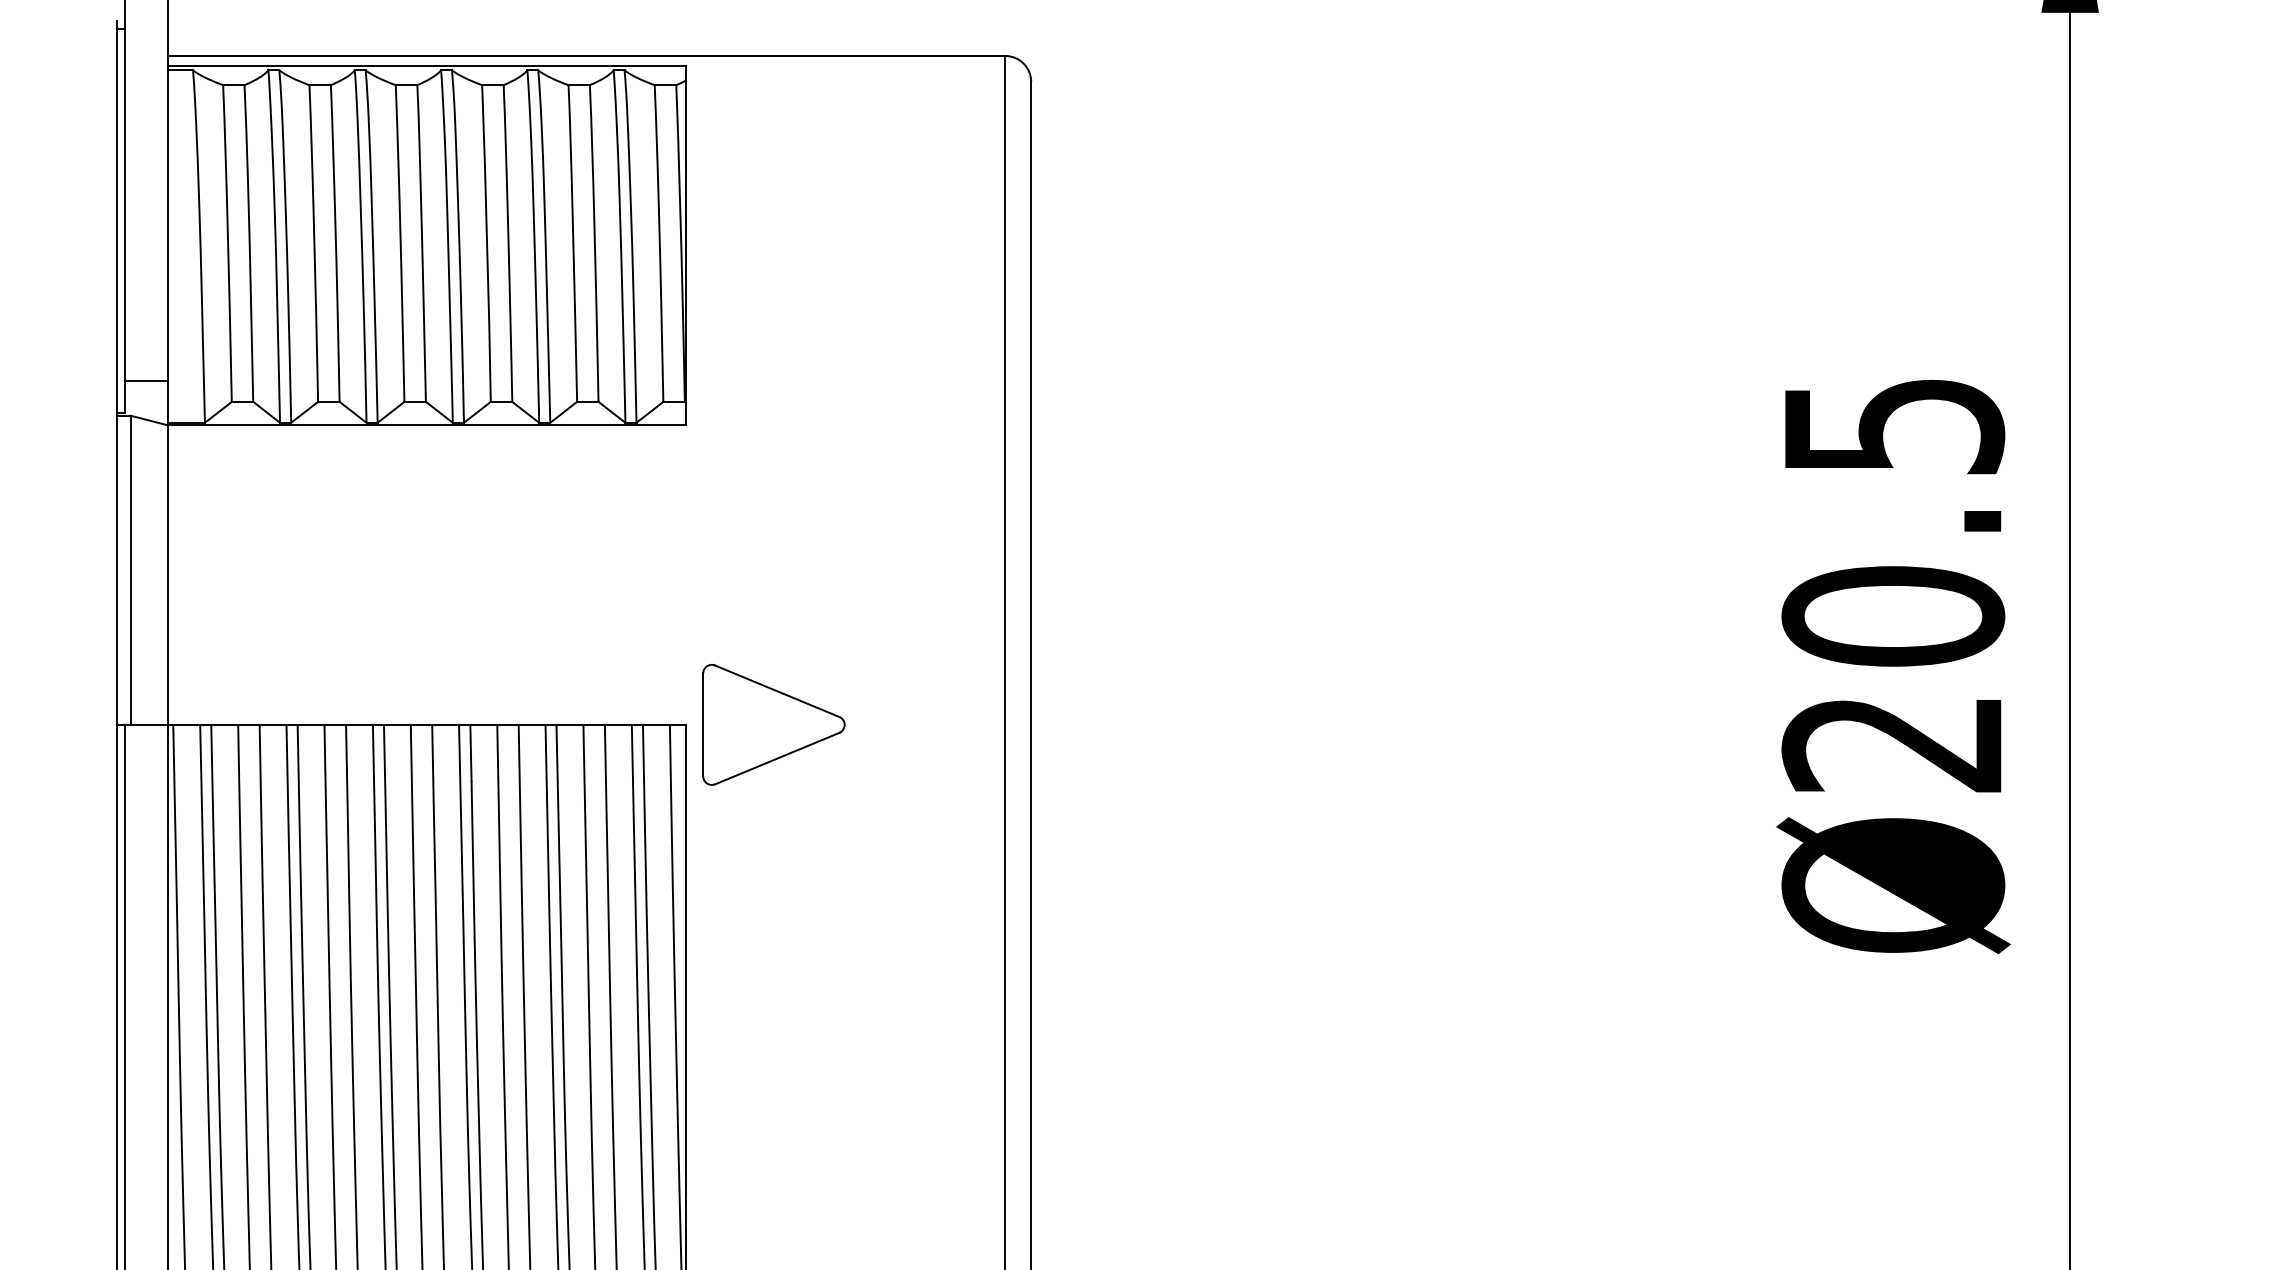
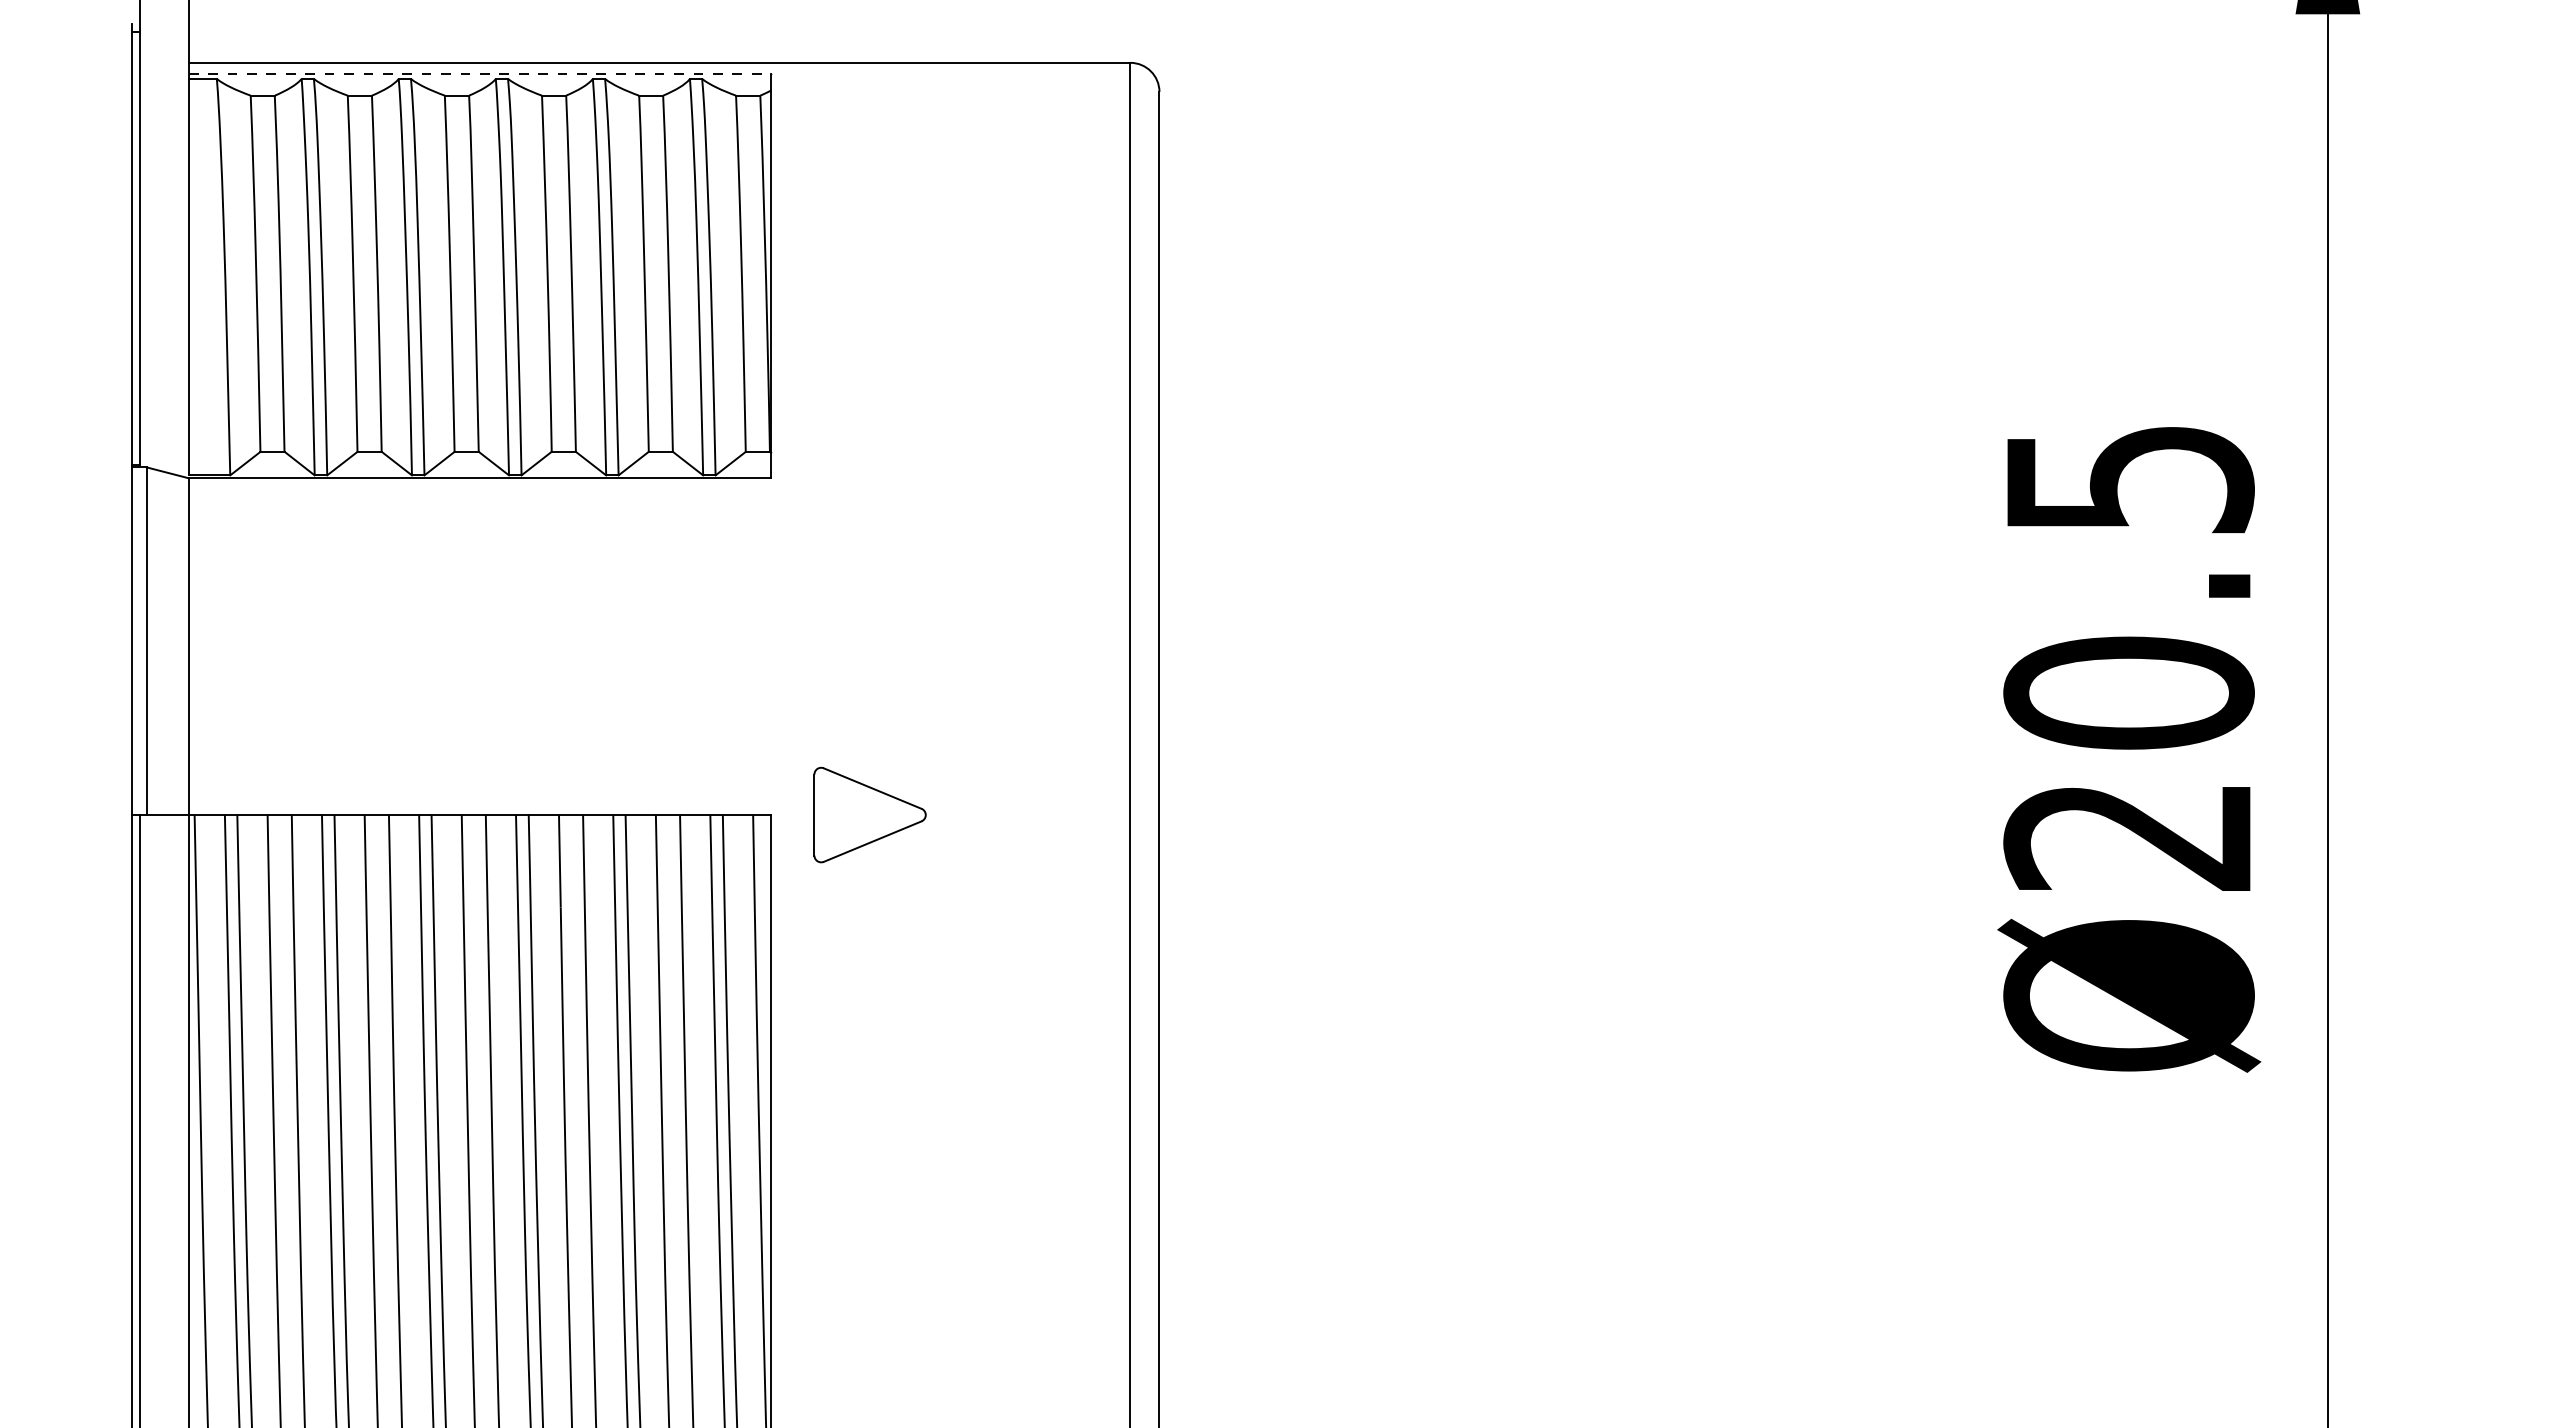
line: (427, 66) -> (480, 74), solid -> dashed
line: (146, 381) -> (164, 428), removed
part: (773, 724) -> (869, 814), size x0.7

